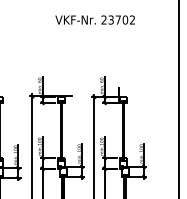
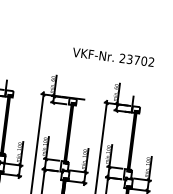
text: (94, 19) -> (112, 56), moved

